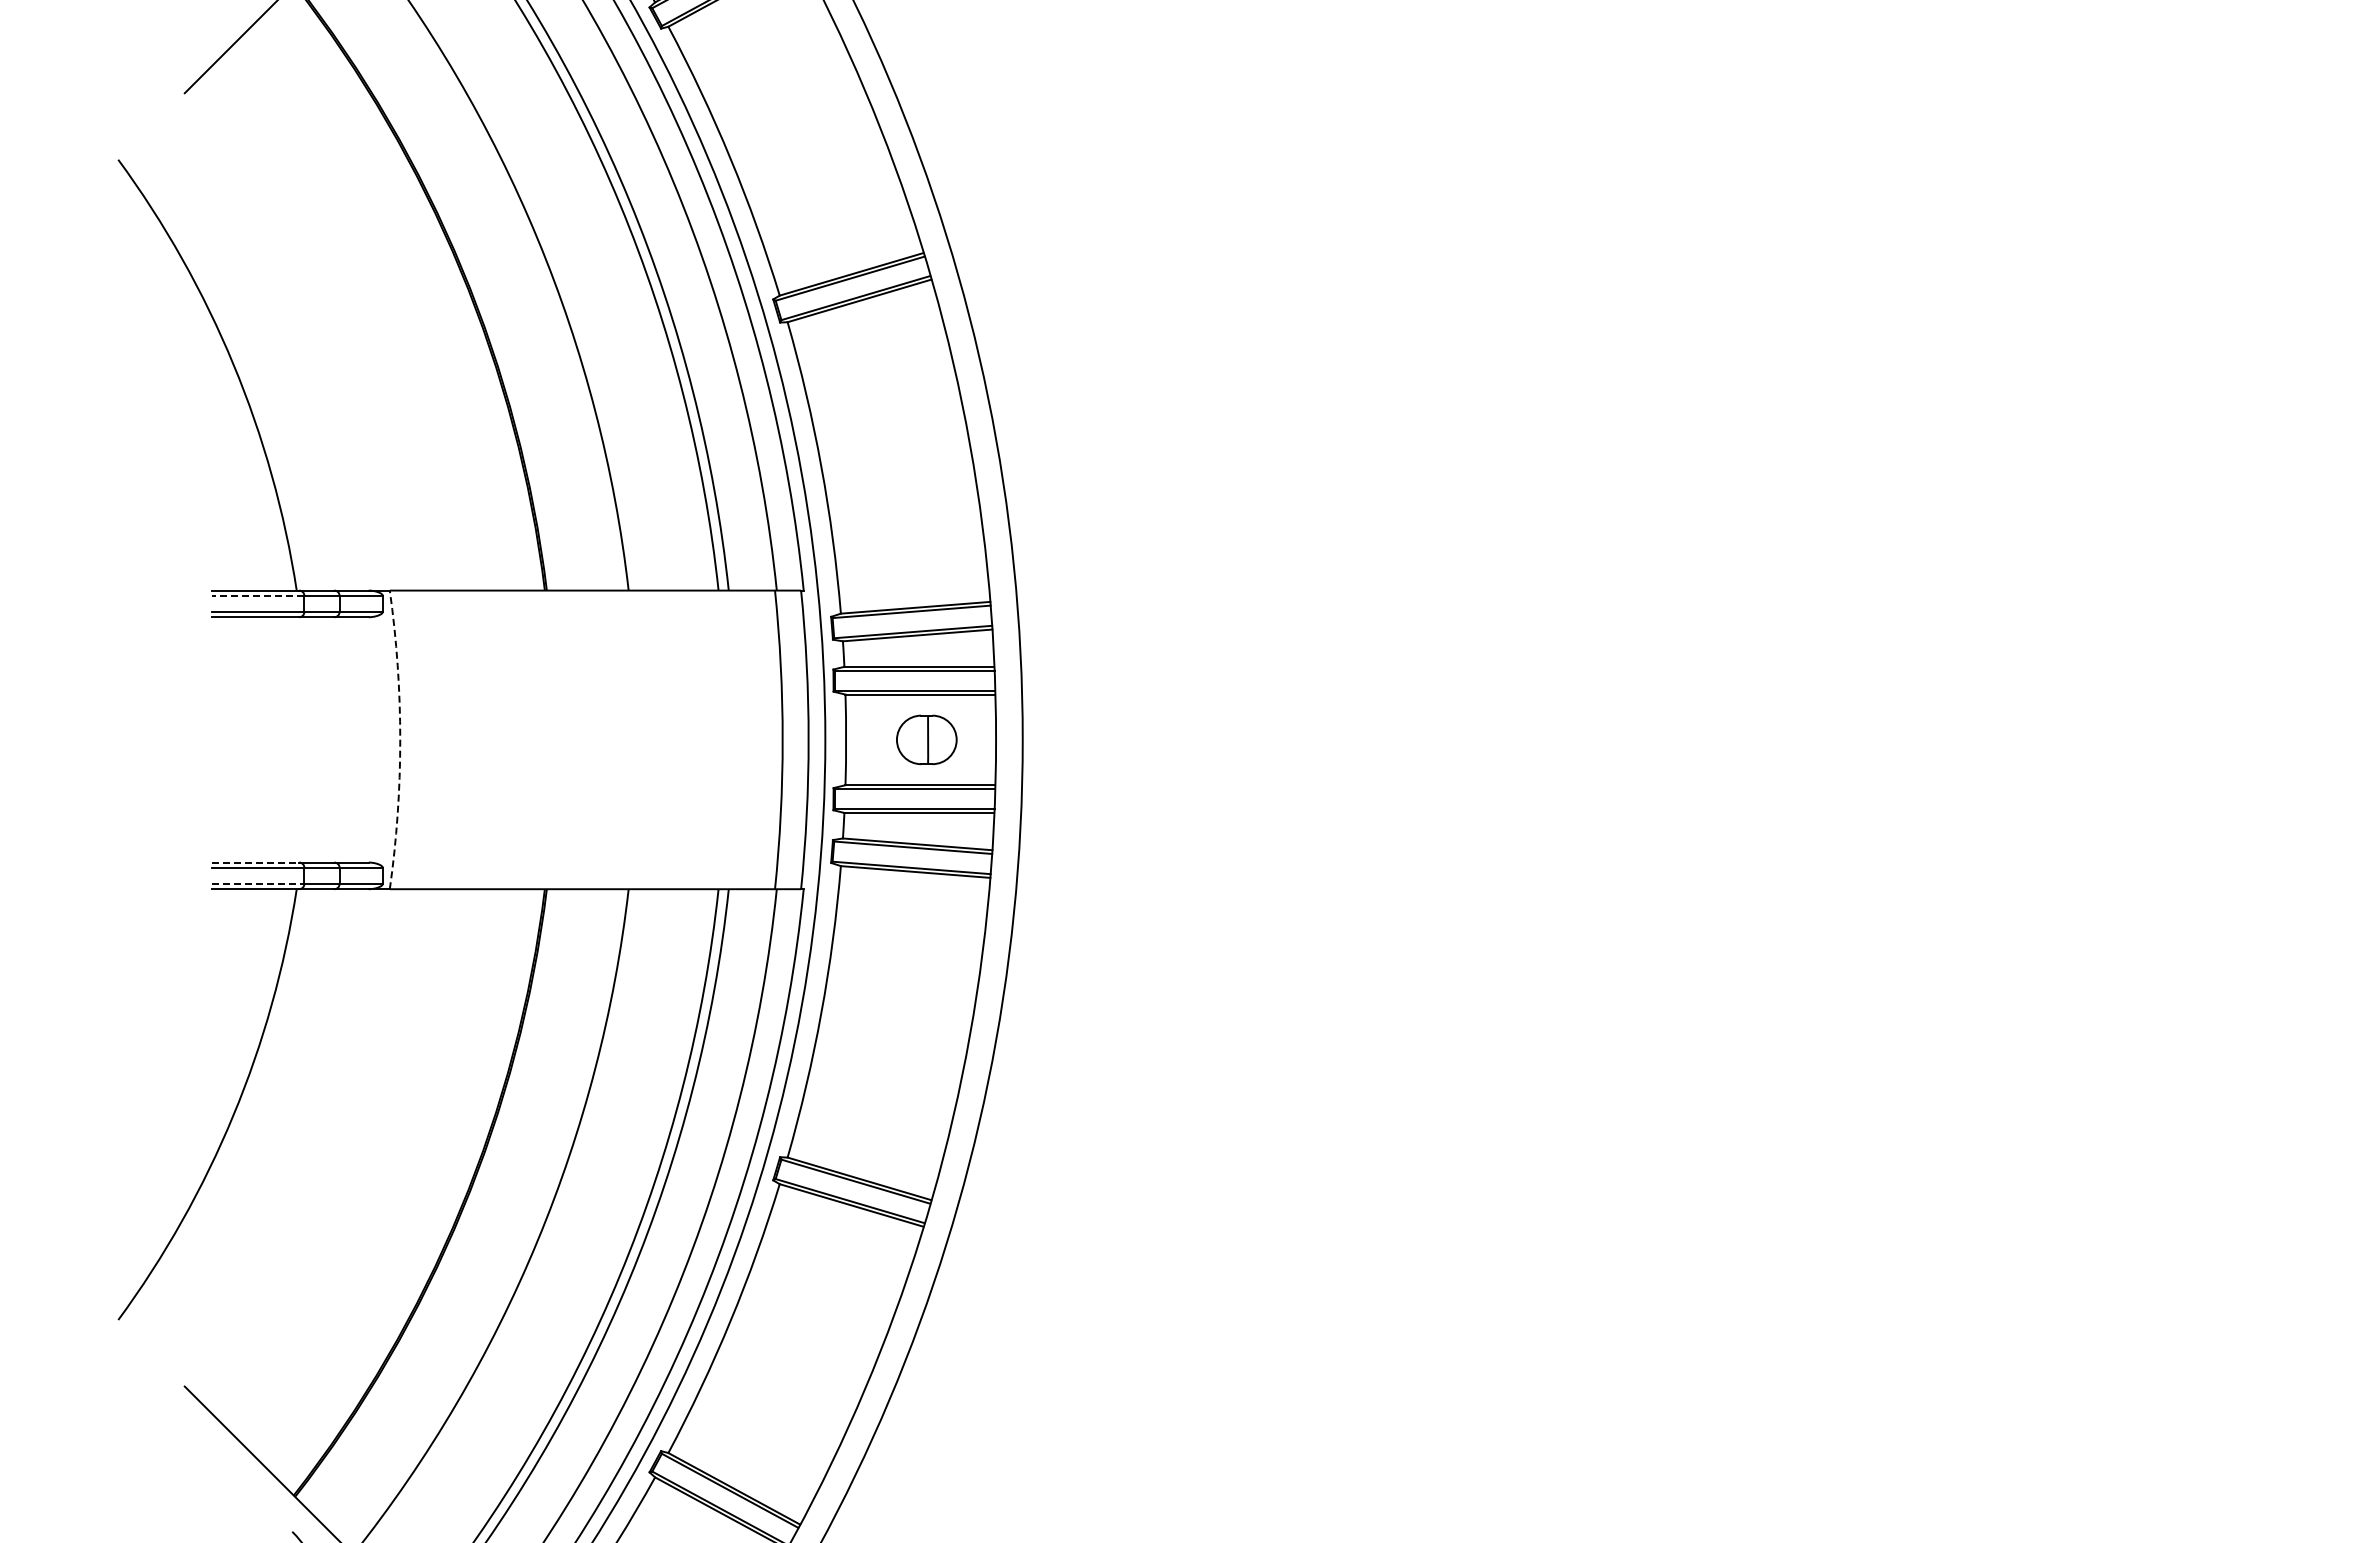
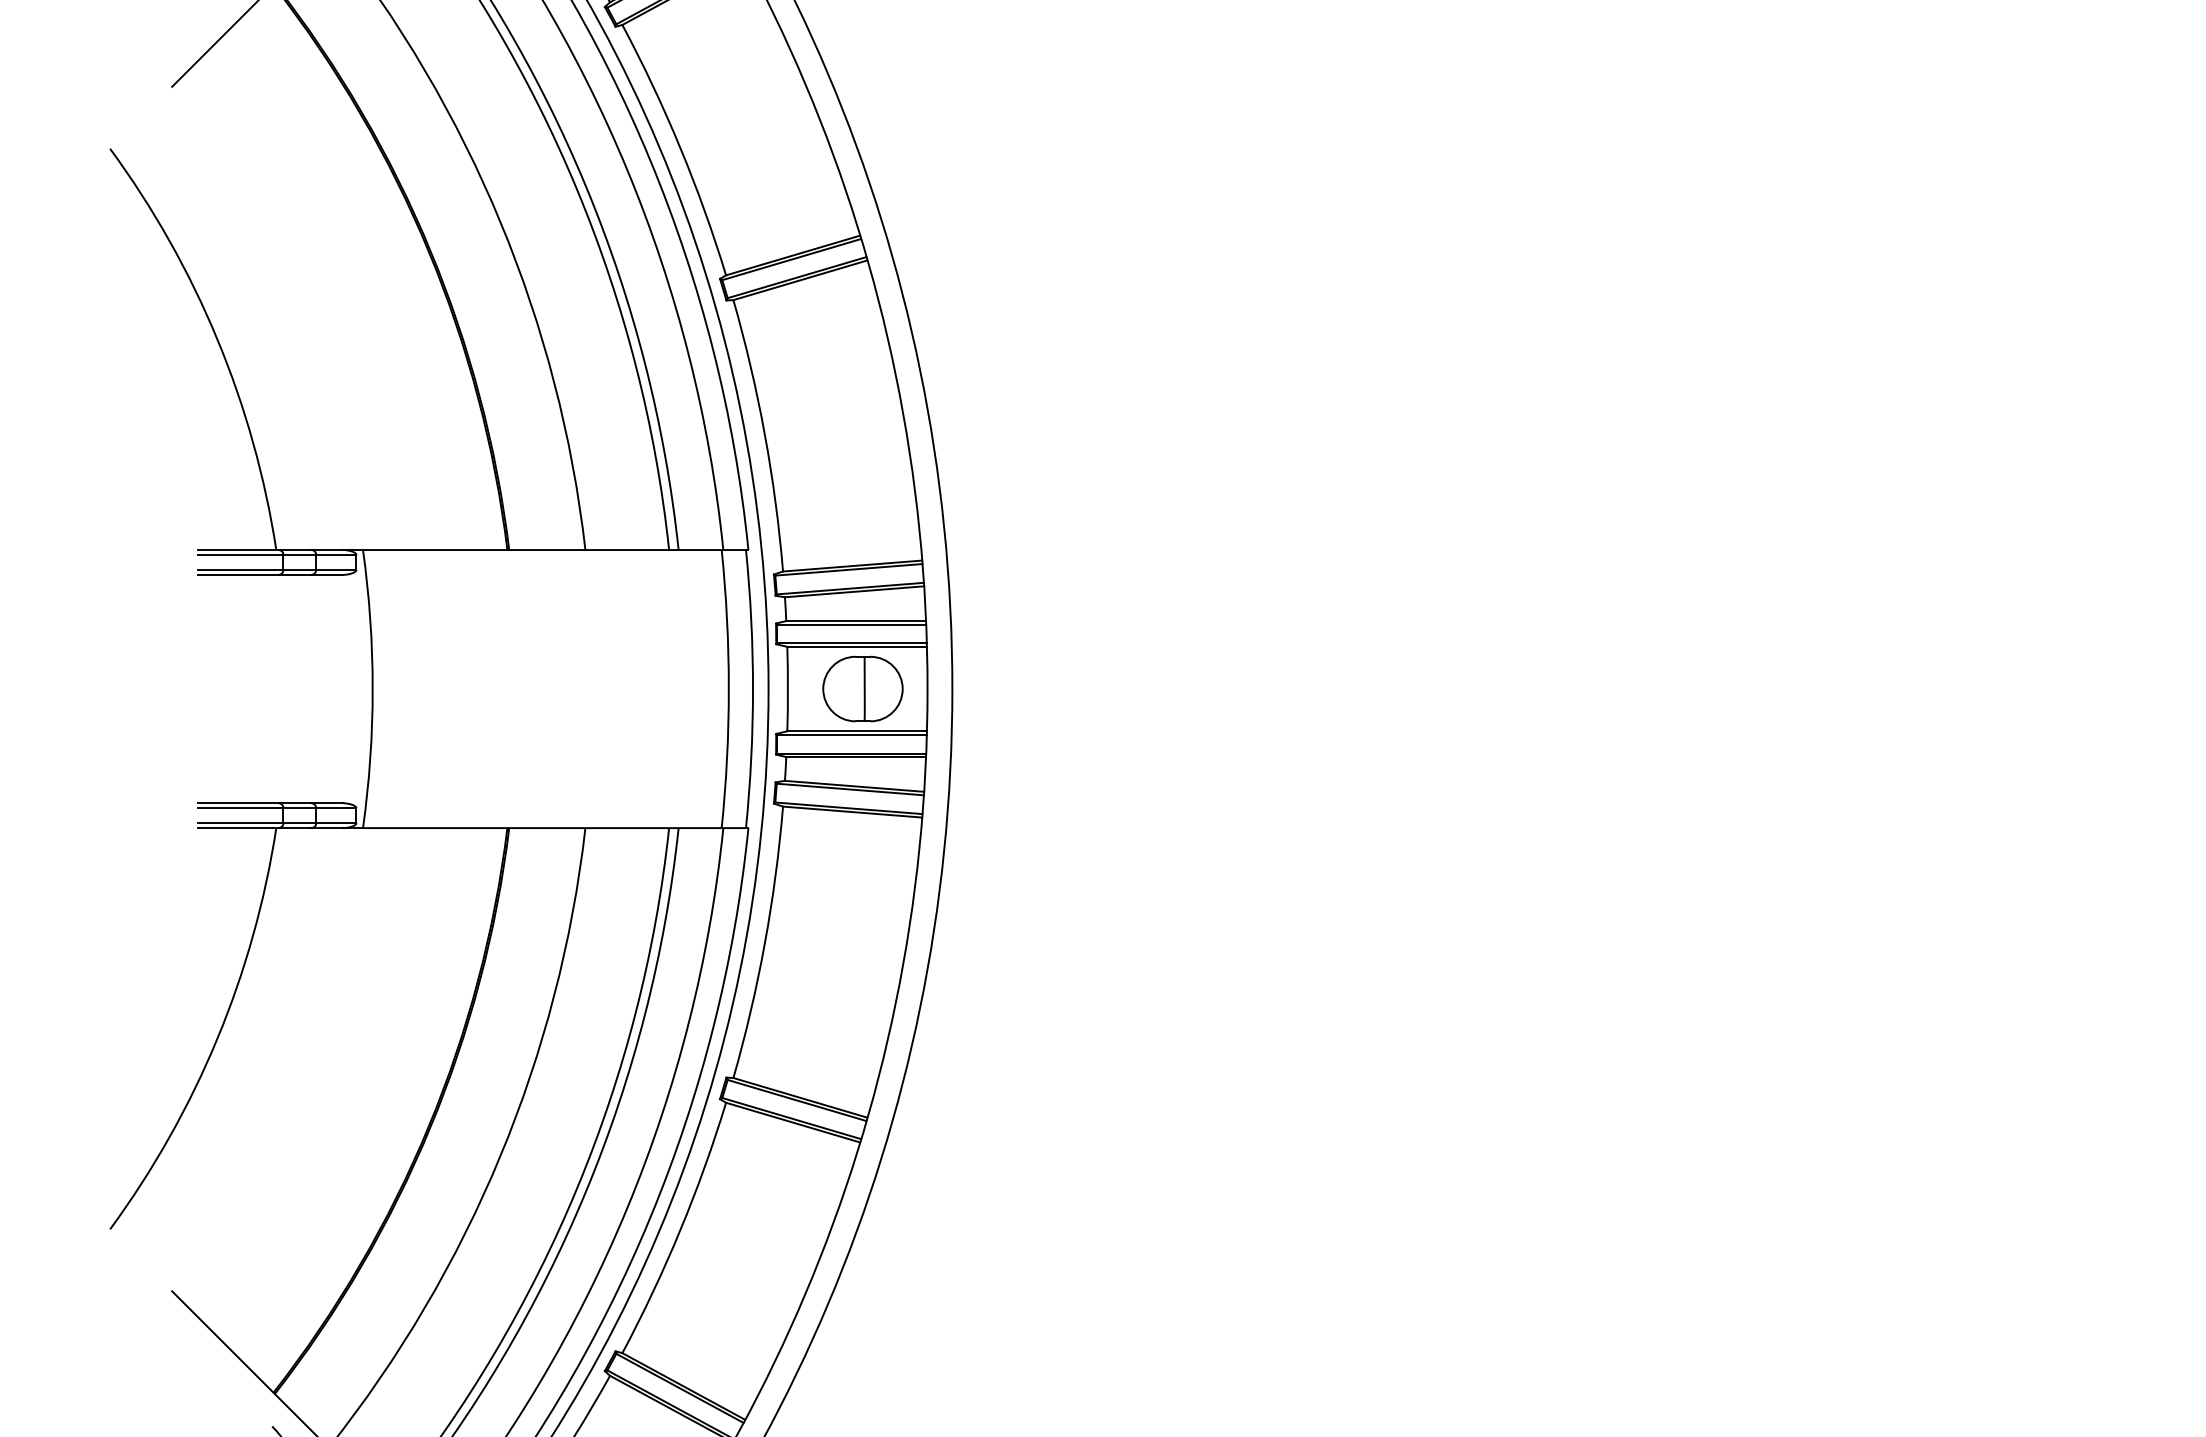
line: (257, 595) -> (239, 554), dashed -> solid
arc: (400, 739) -> (372, 688), dashed -> solid
part: (926, 739) -> (862, 688), size x1.43
line: (255, 862) -> (237, 803), dashed -> solid
line: (258, 883) -> (240, 822), dashed -> solid

